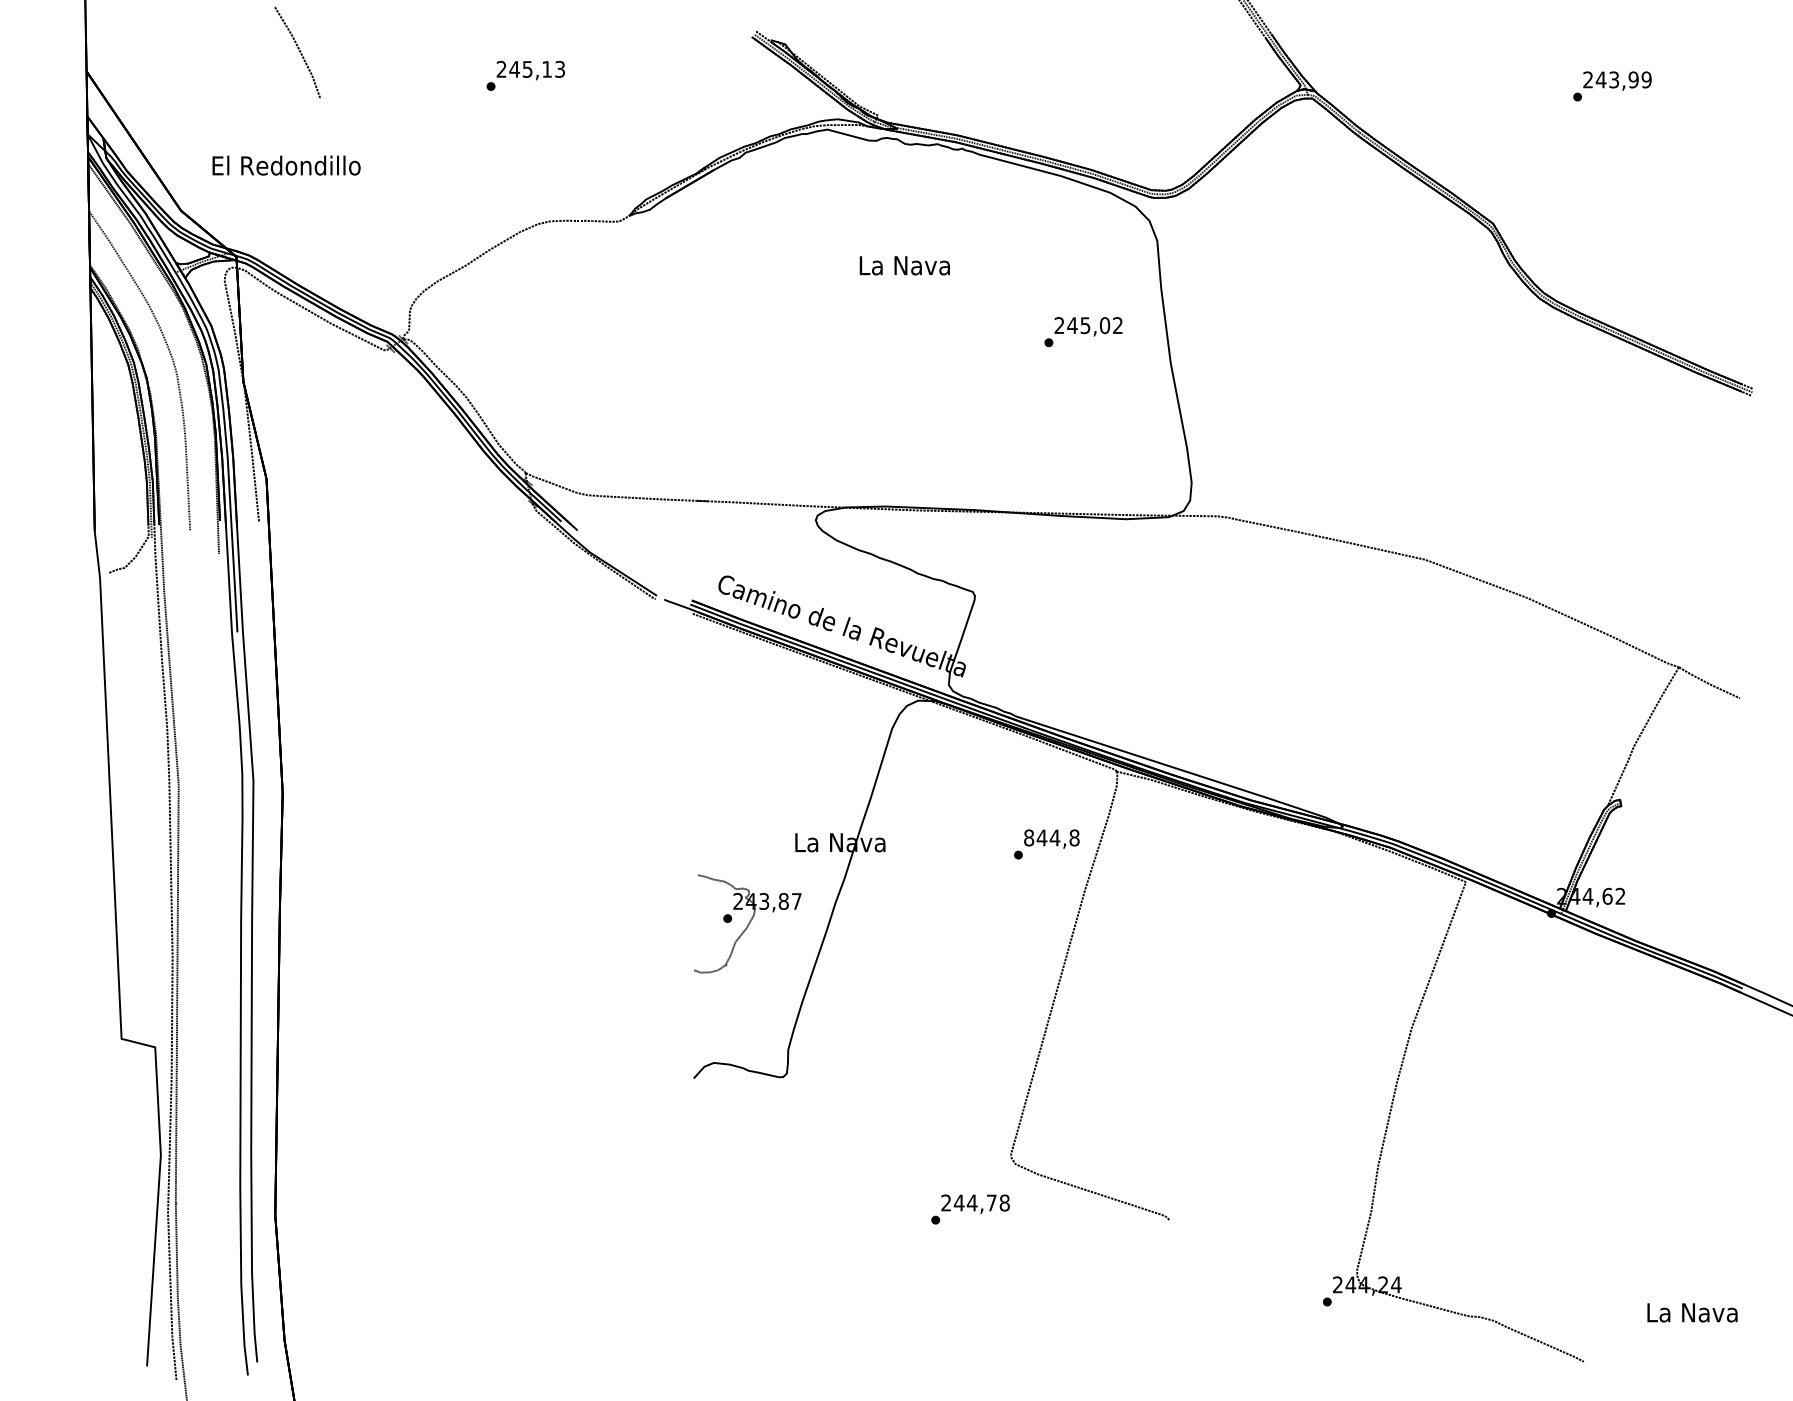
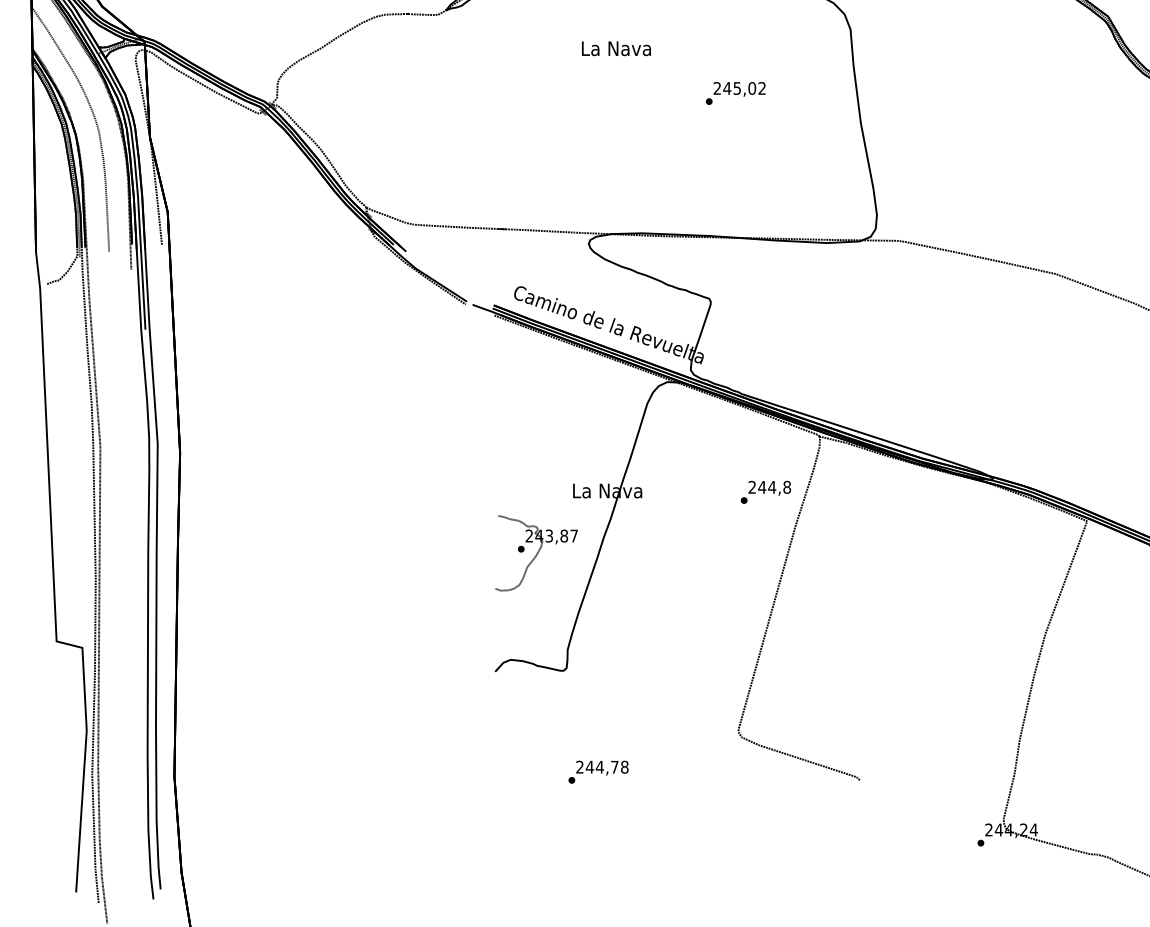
text: (904, 265) -> (616, 48), moved
text: (1083, 332) -> (735, 93), moved
text: (1029, 837) -> (752, 487), 844,8 -> 244,8
text: (970, 1209) -> (598, 772), moved

